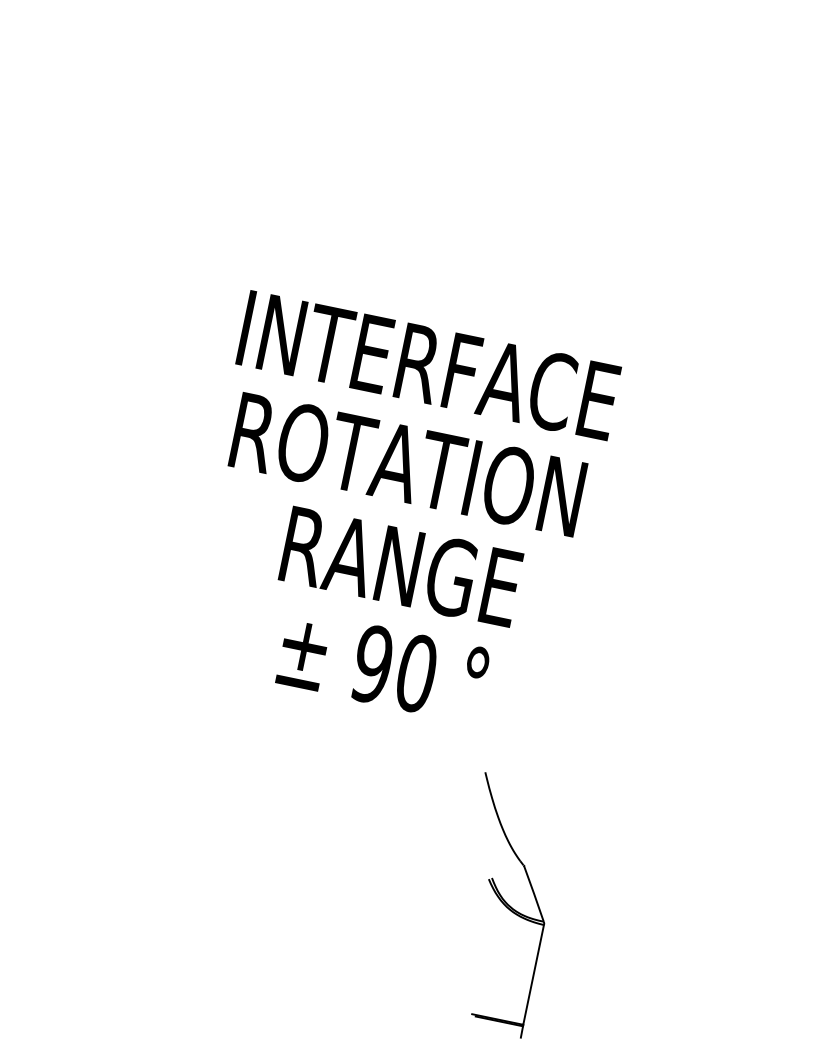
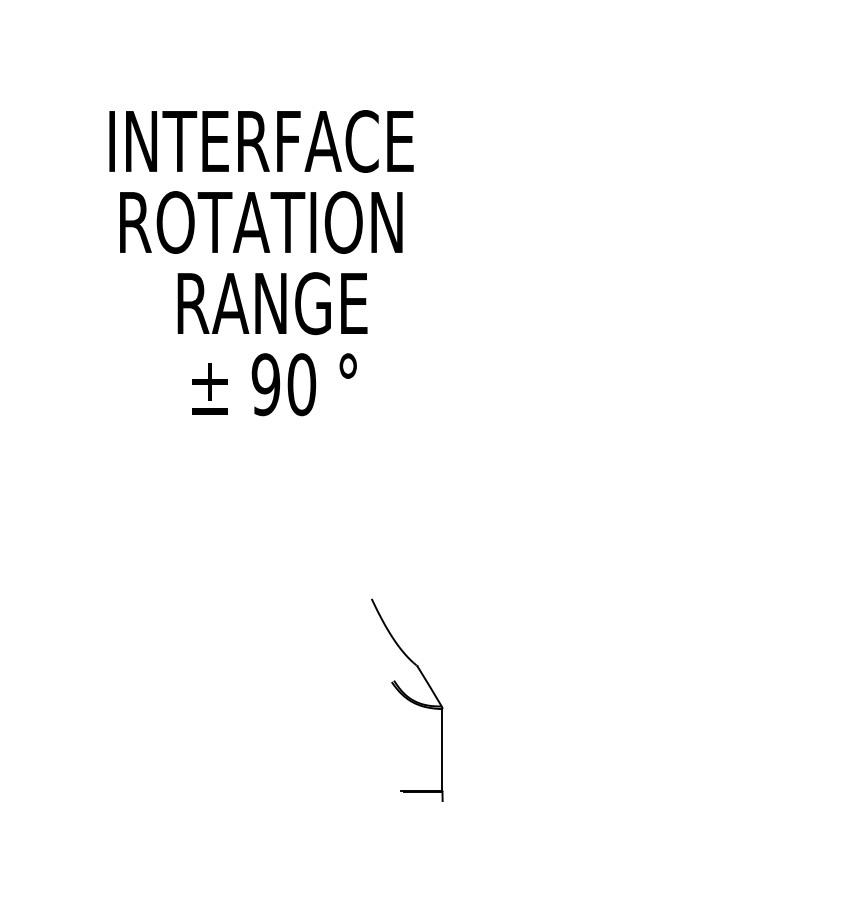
text: (397, 514) -> (261, 263), moved

